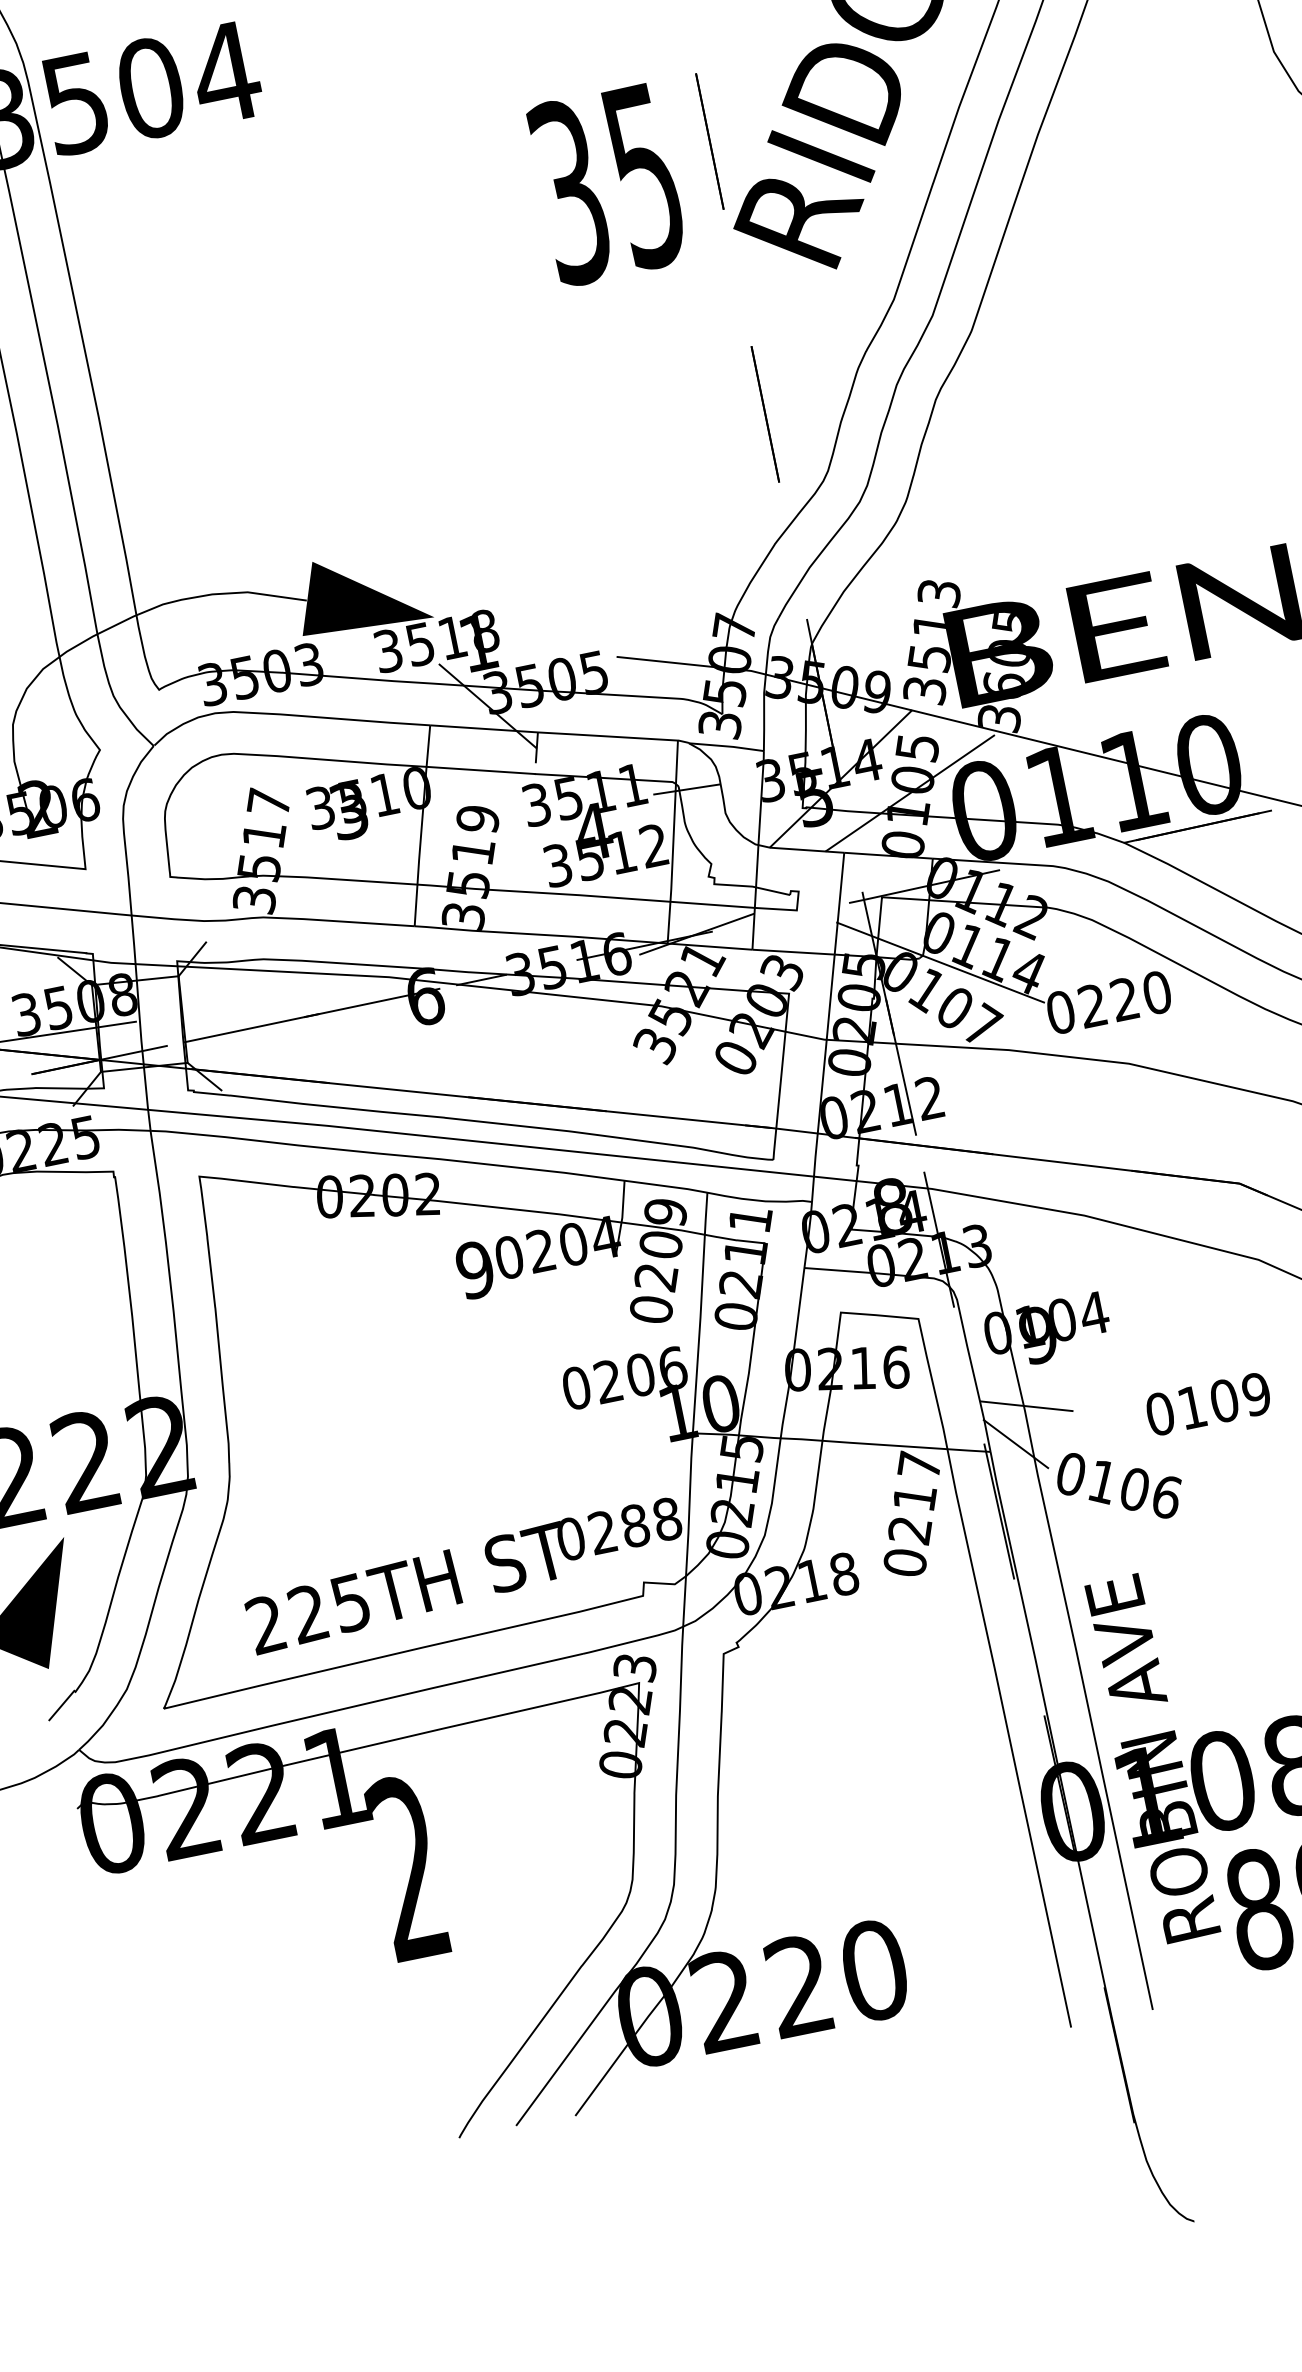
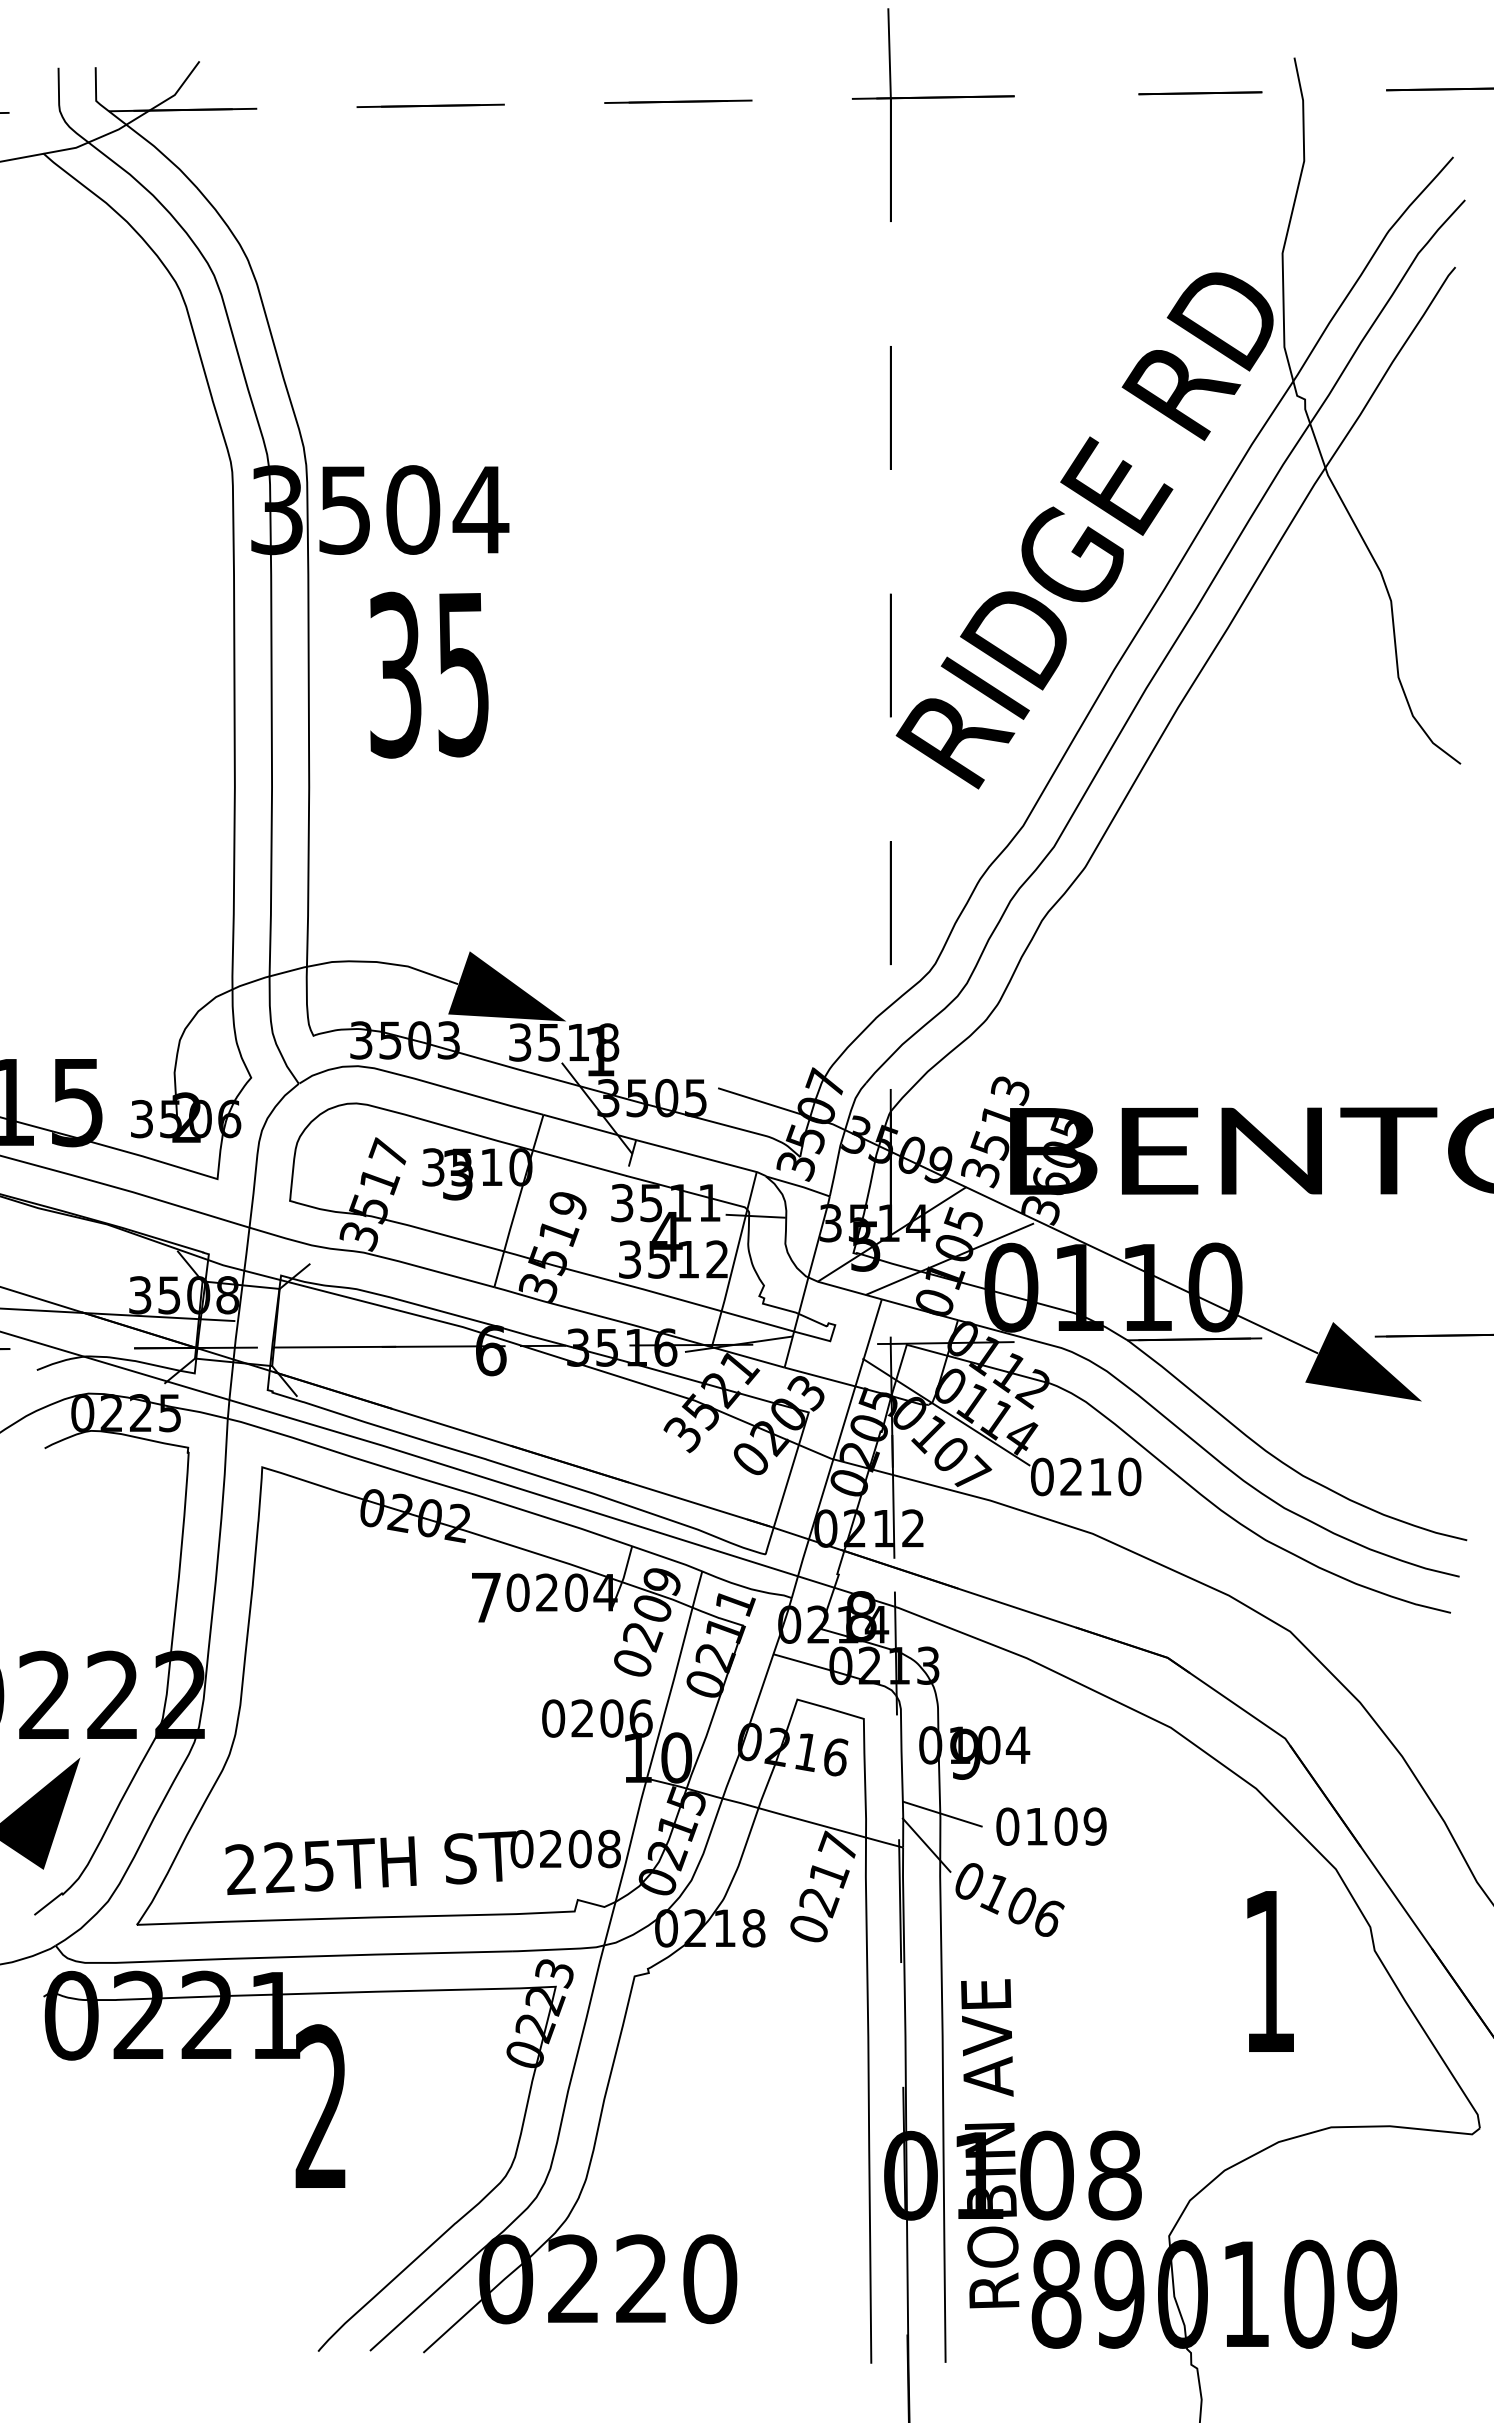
text: (608, 184) -> (429, 674), moved
text: (1124, 998) -> (1100, 1476), 0220 -> 0210
text: (474, 1270) -> (485, 1597), 9 -> 7
text: (1208, 1404) -> (1051, 1826), moved
text: (634, 1526) -> (579, 1849), 0288 -> 0208

